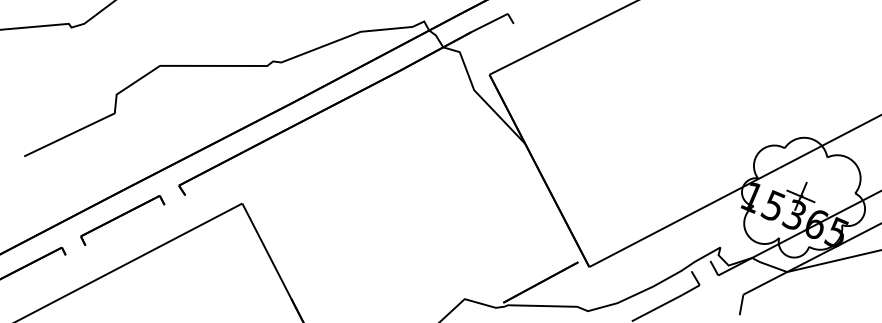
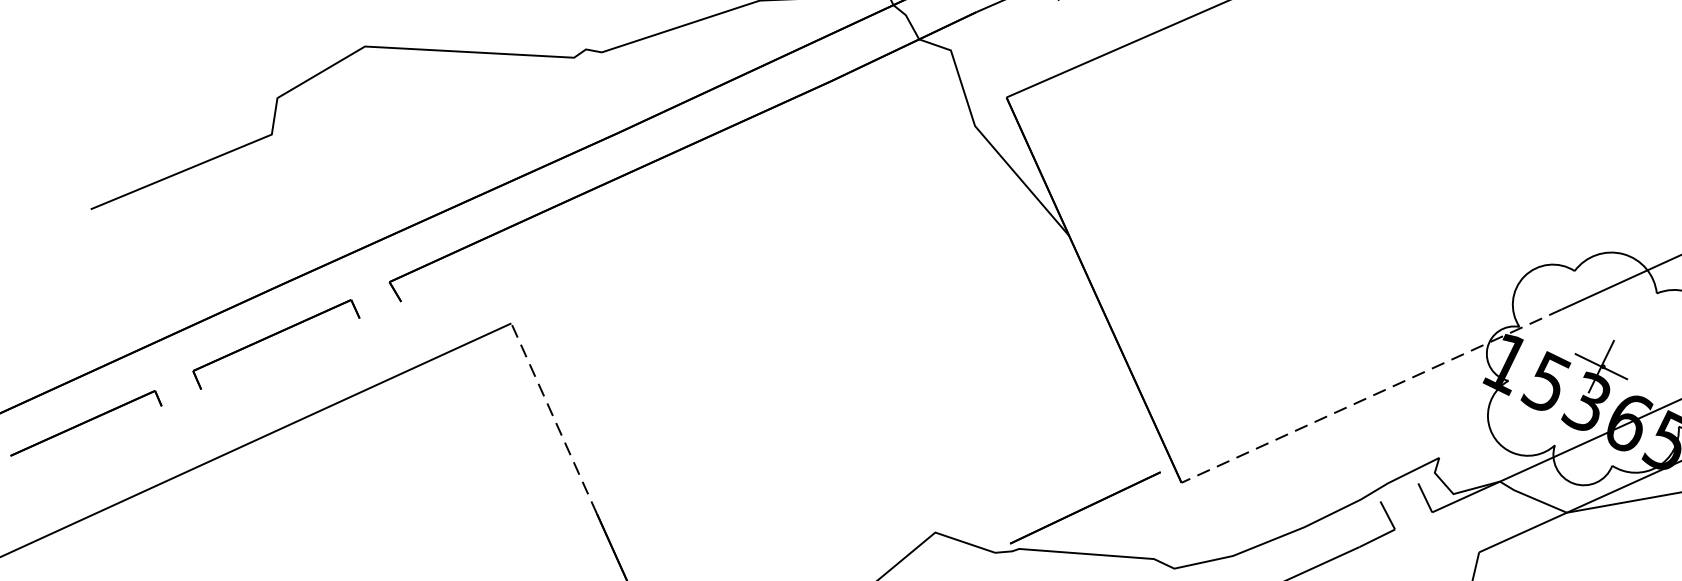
line: (684, 217) -> (1372, 395), solid -> dashed
line: (266, 250) -> (553, 417), solid -> dashed

